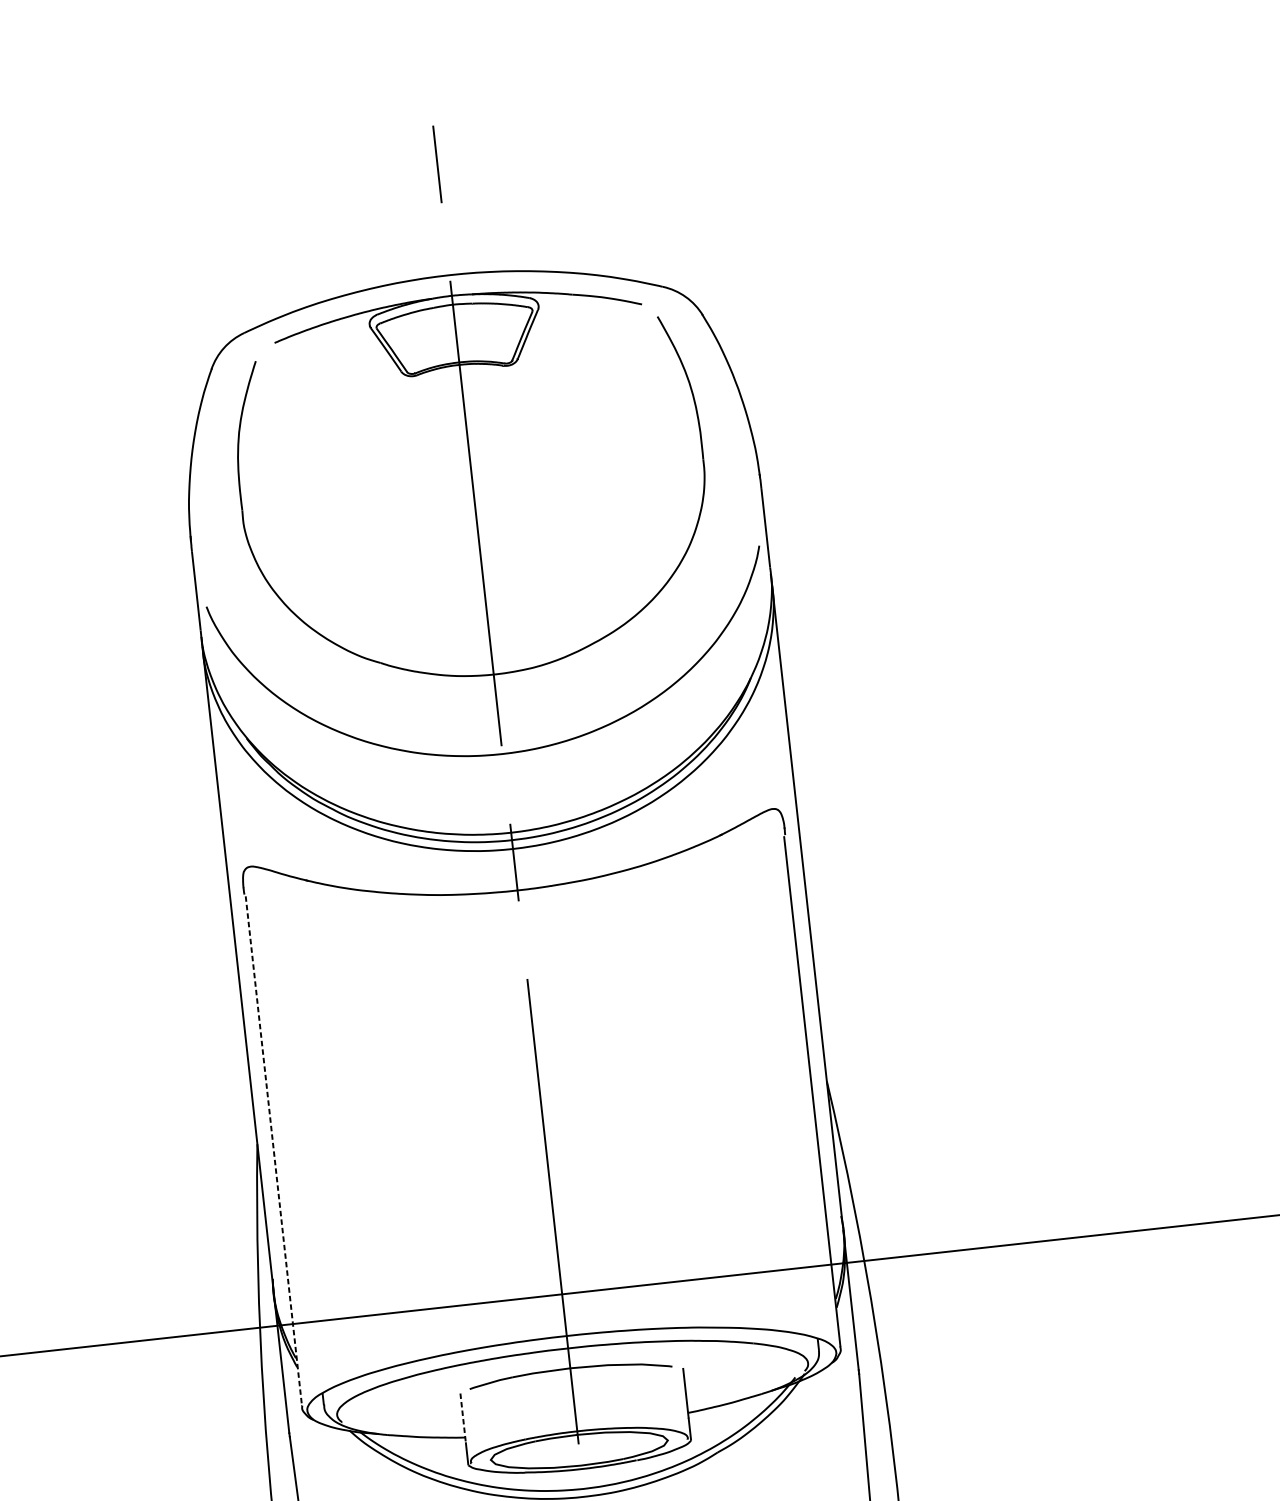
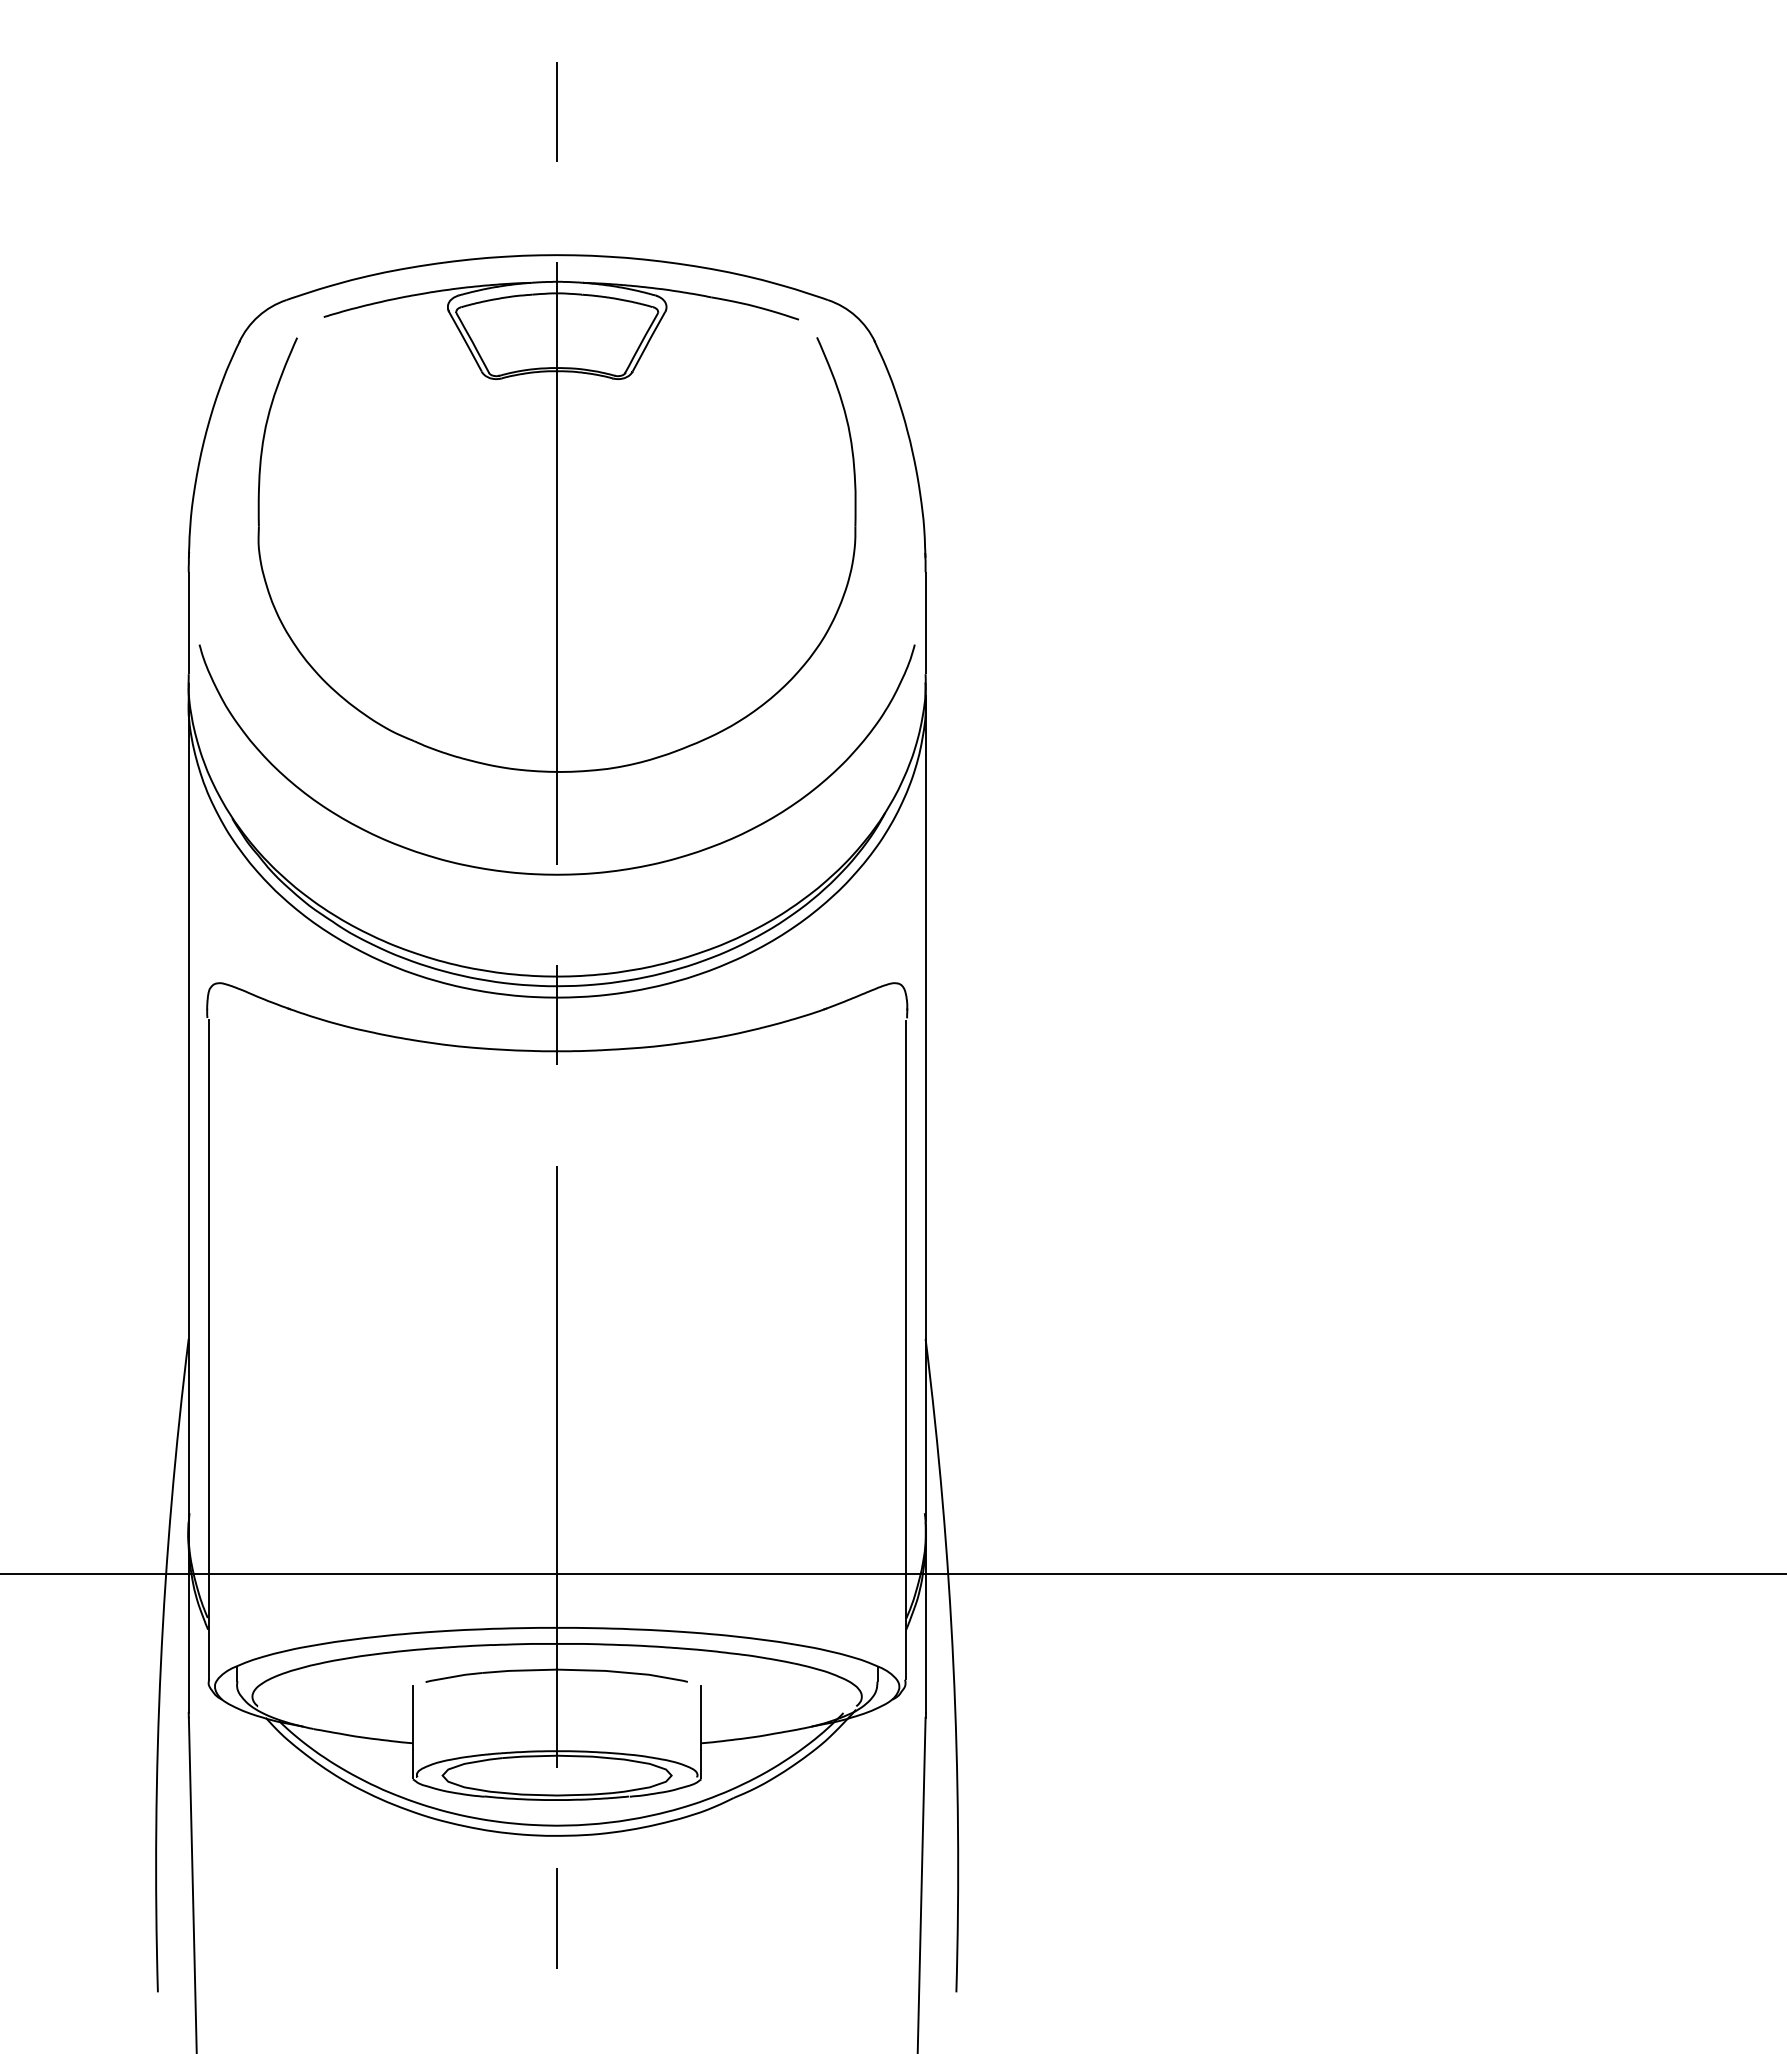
line: (273, 1151) -> (208, 1350), dashed -> solid
line: (463, 1417) -> (413, 1717), dashed -> solid

